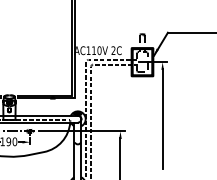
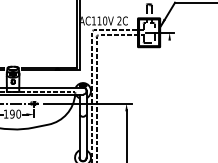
line: (162, 118) -> (169, 90), removed

